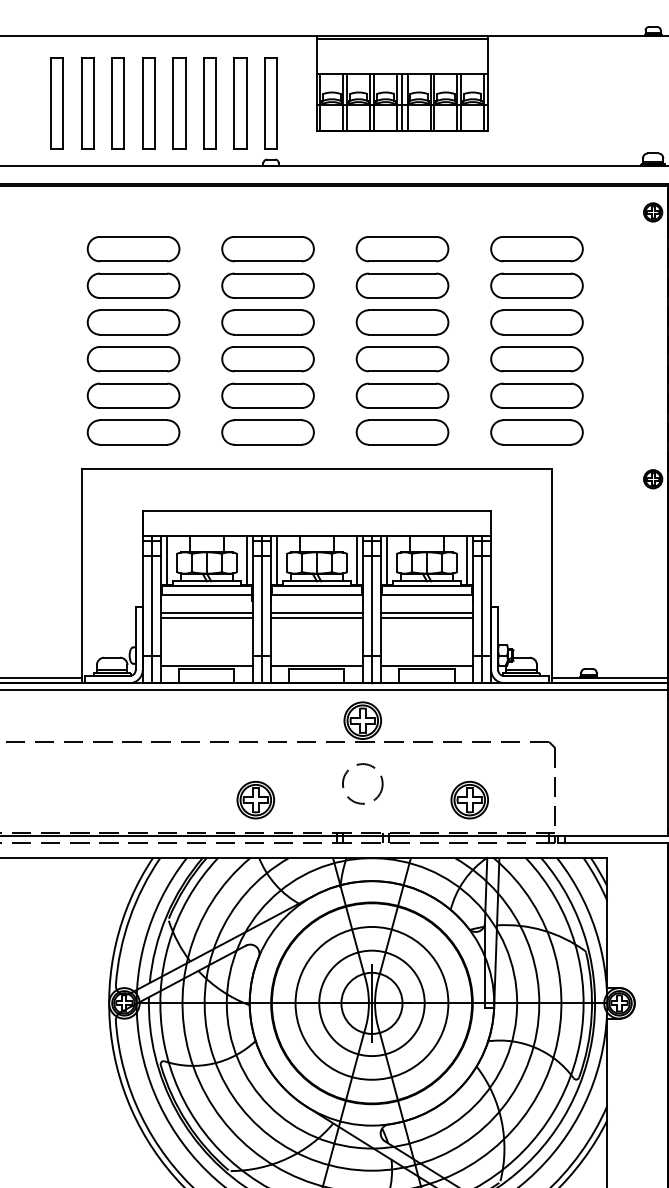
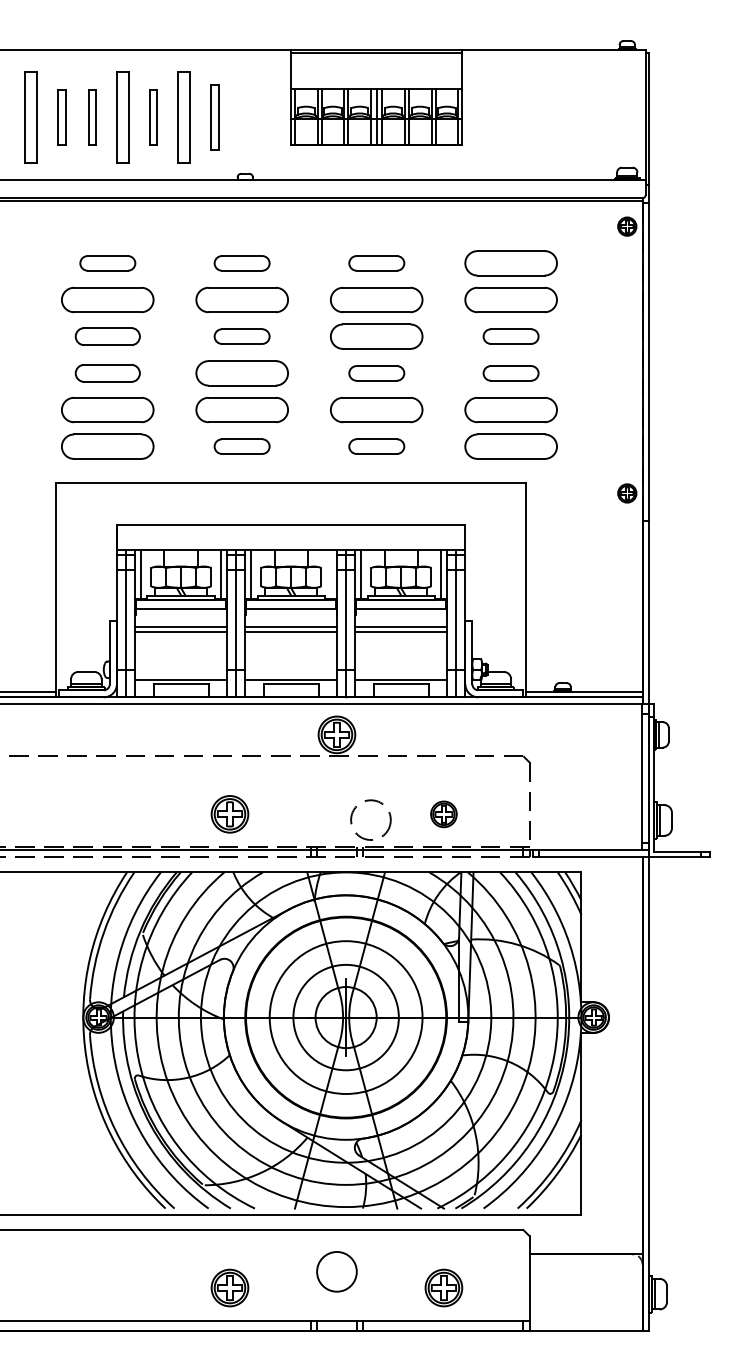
part: (87, 103) -> (61, 117), size x0.6
part: (118, 103) -> (92, 117), size x0.6
part: (179, 103) -> (153, 117), size x0.6
part: (240, 103) -> (214, 117), size x0.7
part: (270, 103) -> (244, 117), removed
part: (133, 249) -> (107, 263), size x0.6
part: (267, 249) -> (241, 263), size x0.6
part: (402, 249) -> (376, 263), size x0.6
part: (133, 322) -> (107, 336), size x0.7
part: (267, 322) -> (241, 336), size x0.6
part: (536, 322) -> (510, 336), size x0.6
part: (133, 359) -> (107, 373), size x0.7
part: (402, 359) -> (376, 373), size x0.6
part: (536, 359) -> (510, 373), size x0.6
part: (267, 432) -> (241, 446), size x0.6
part: (402, 432) -> (376, 446), size x0.6
line: (356, 560) -> (330, 574), removed
circle: (362, 783) -> (370, 819), moved
part: (469, 800) -> (443, 814), size x0.7

